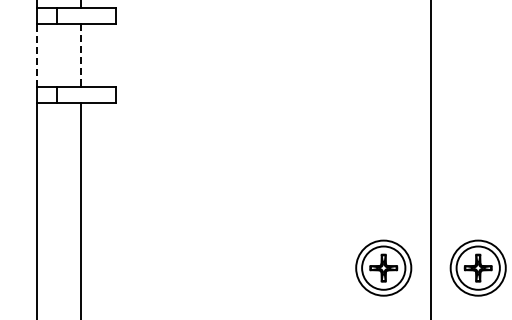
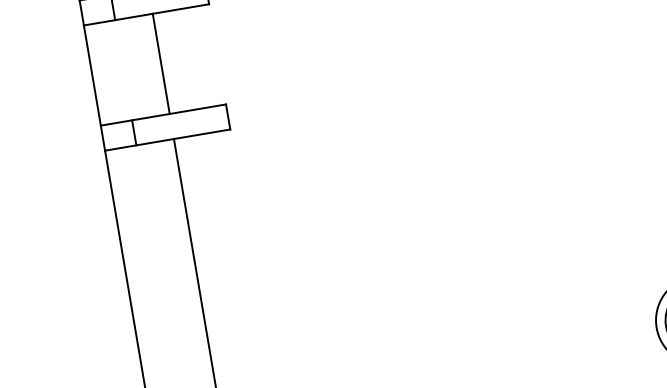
line: (37, 55) -> (92, 75), dashed -> solid
line: (80, 55) -> (161, 63), dashed -> solid

